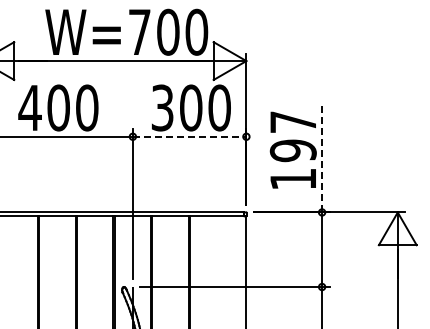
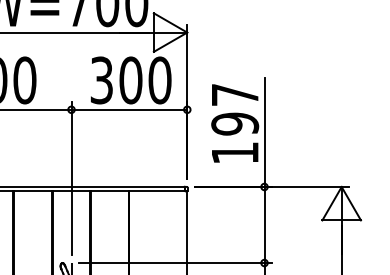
line: (189, 136) -> (129, 109), dashed -> solid
line: (322, 158) -> (264, 131), dashed -> solid

